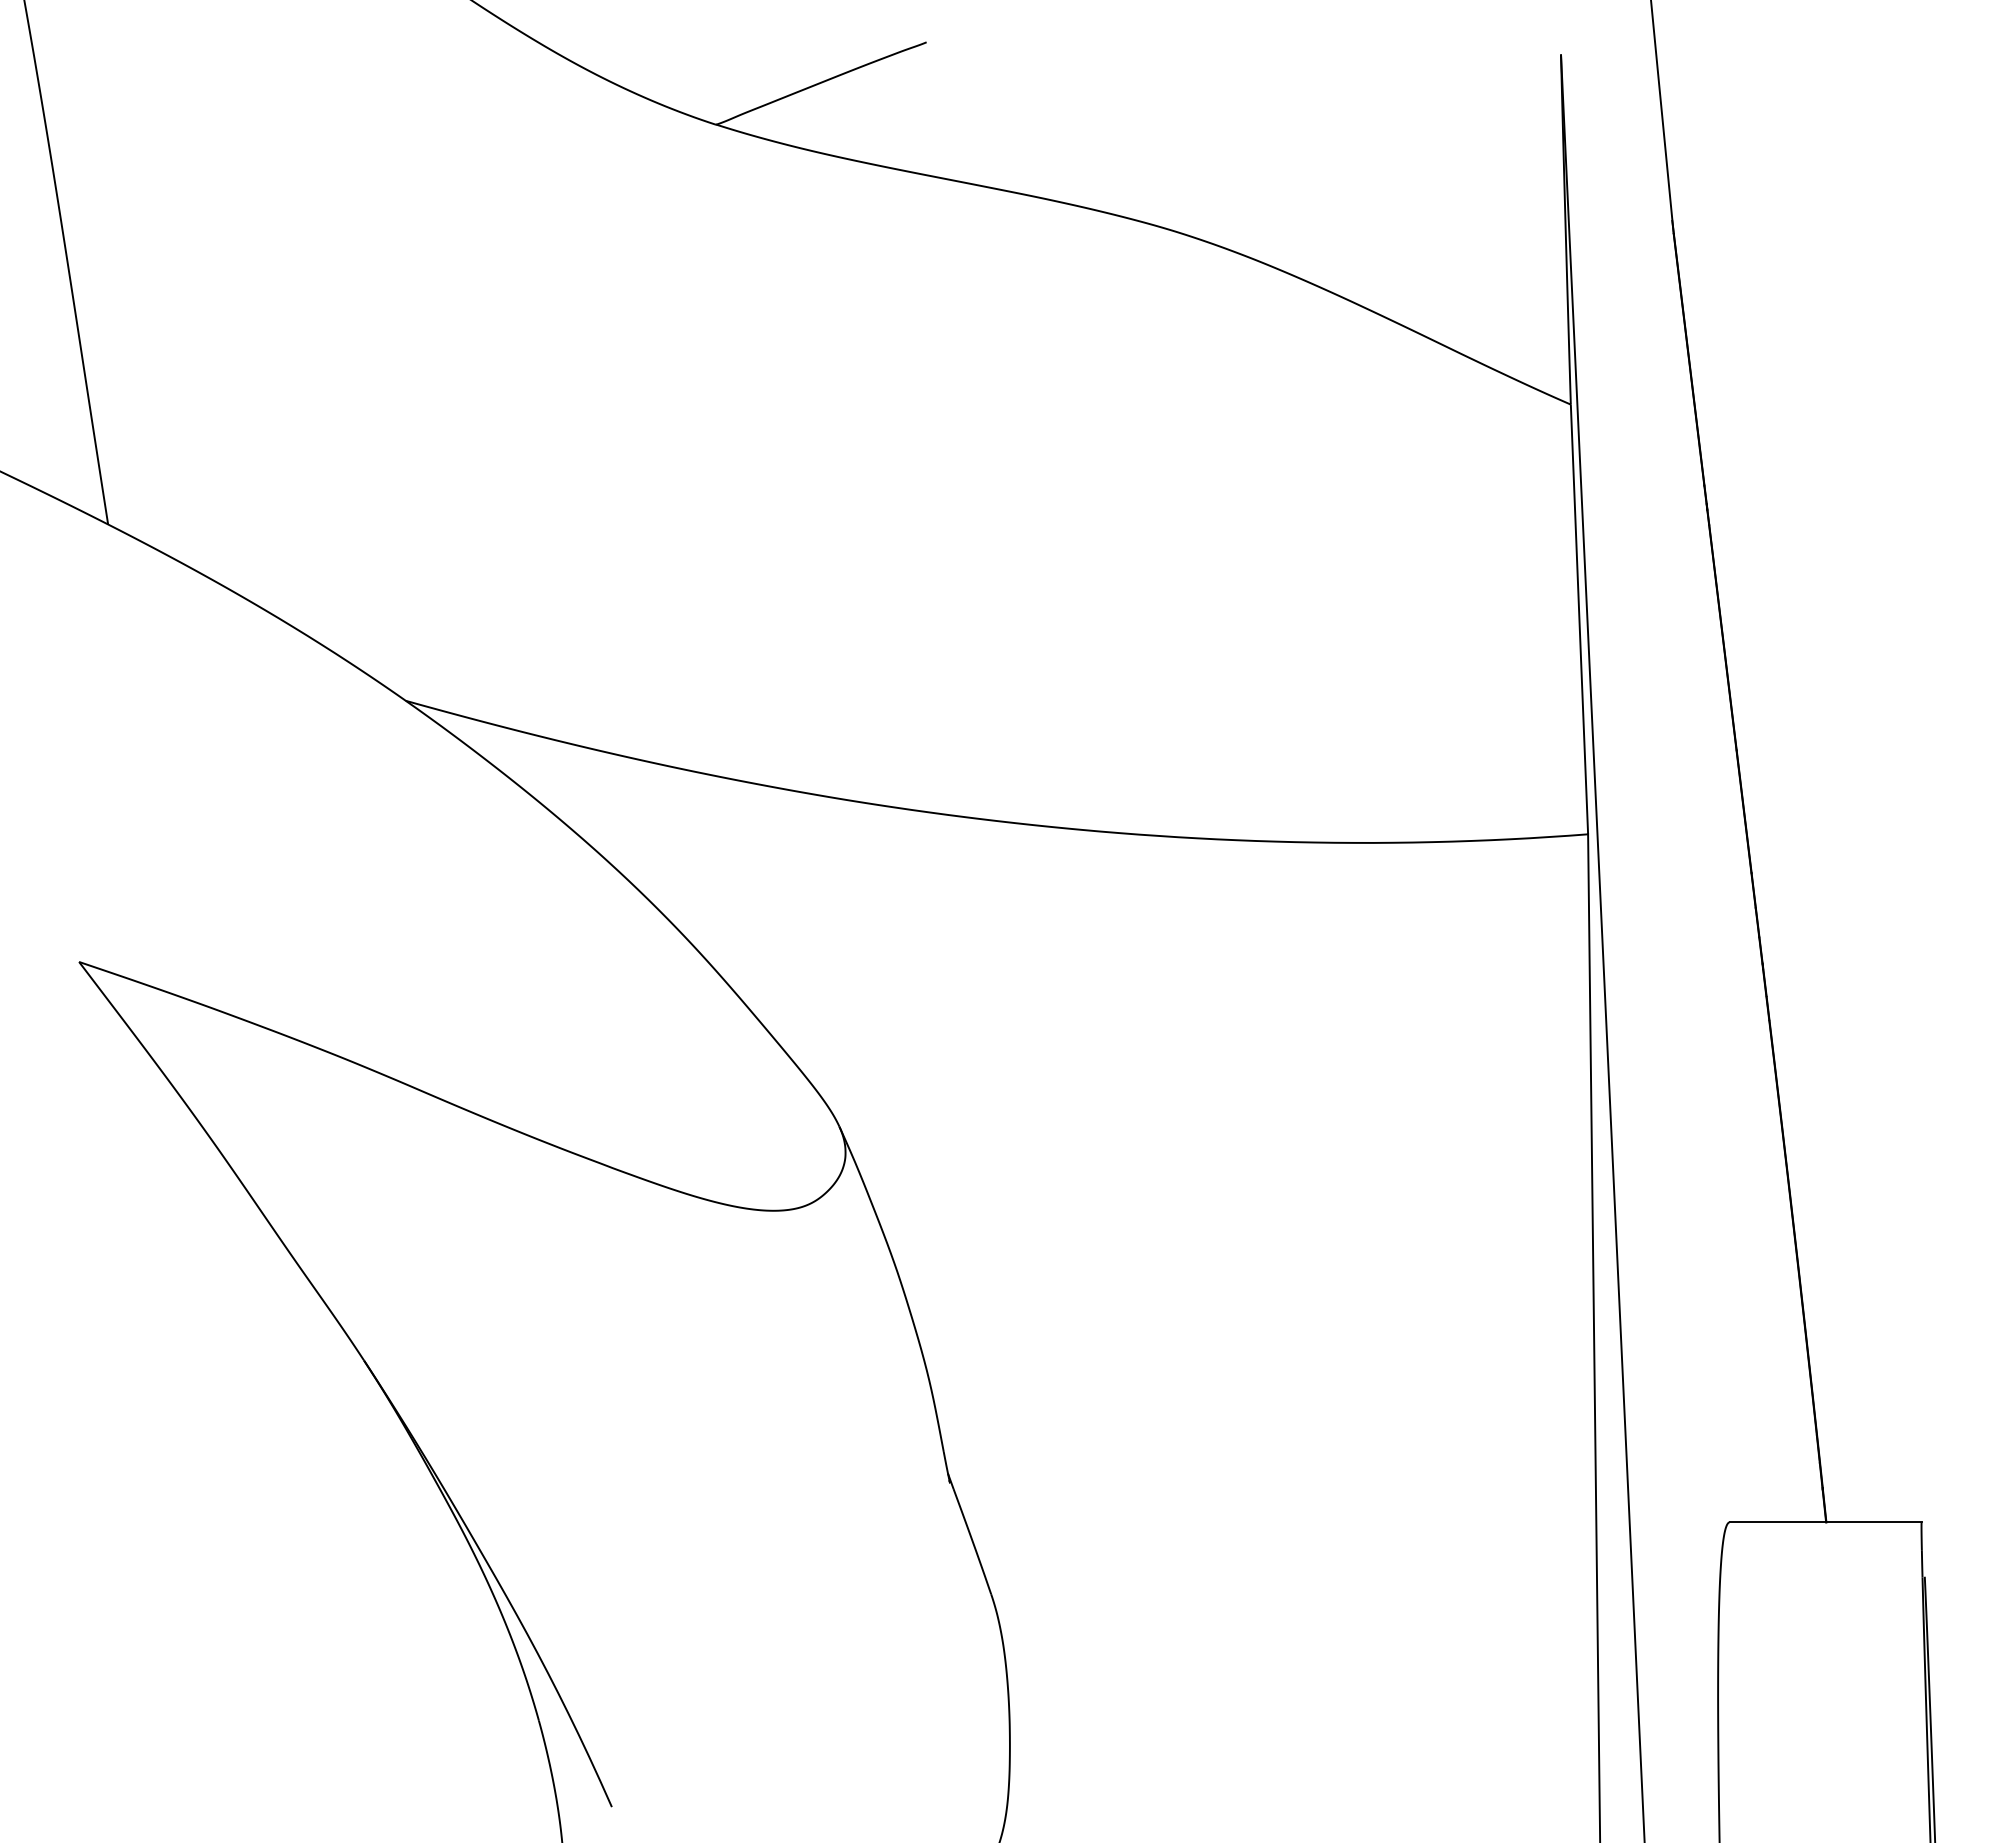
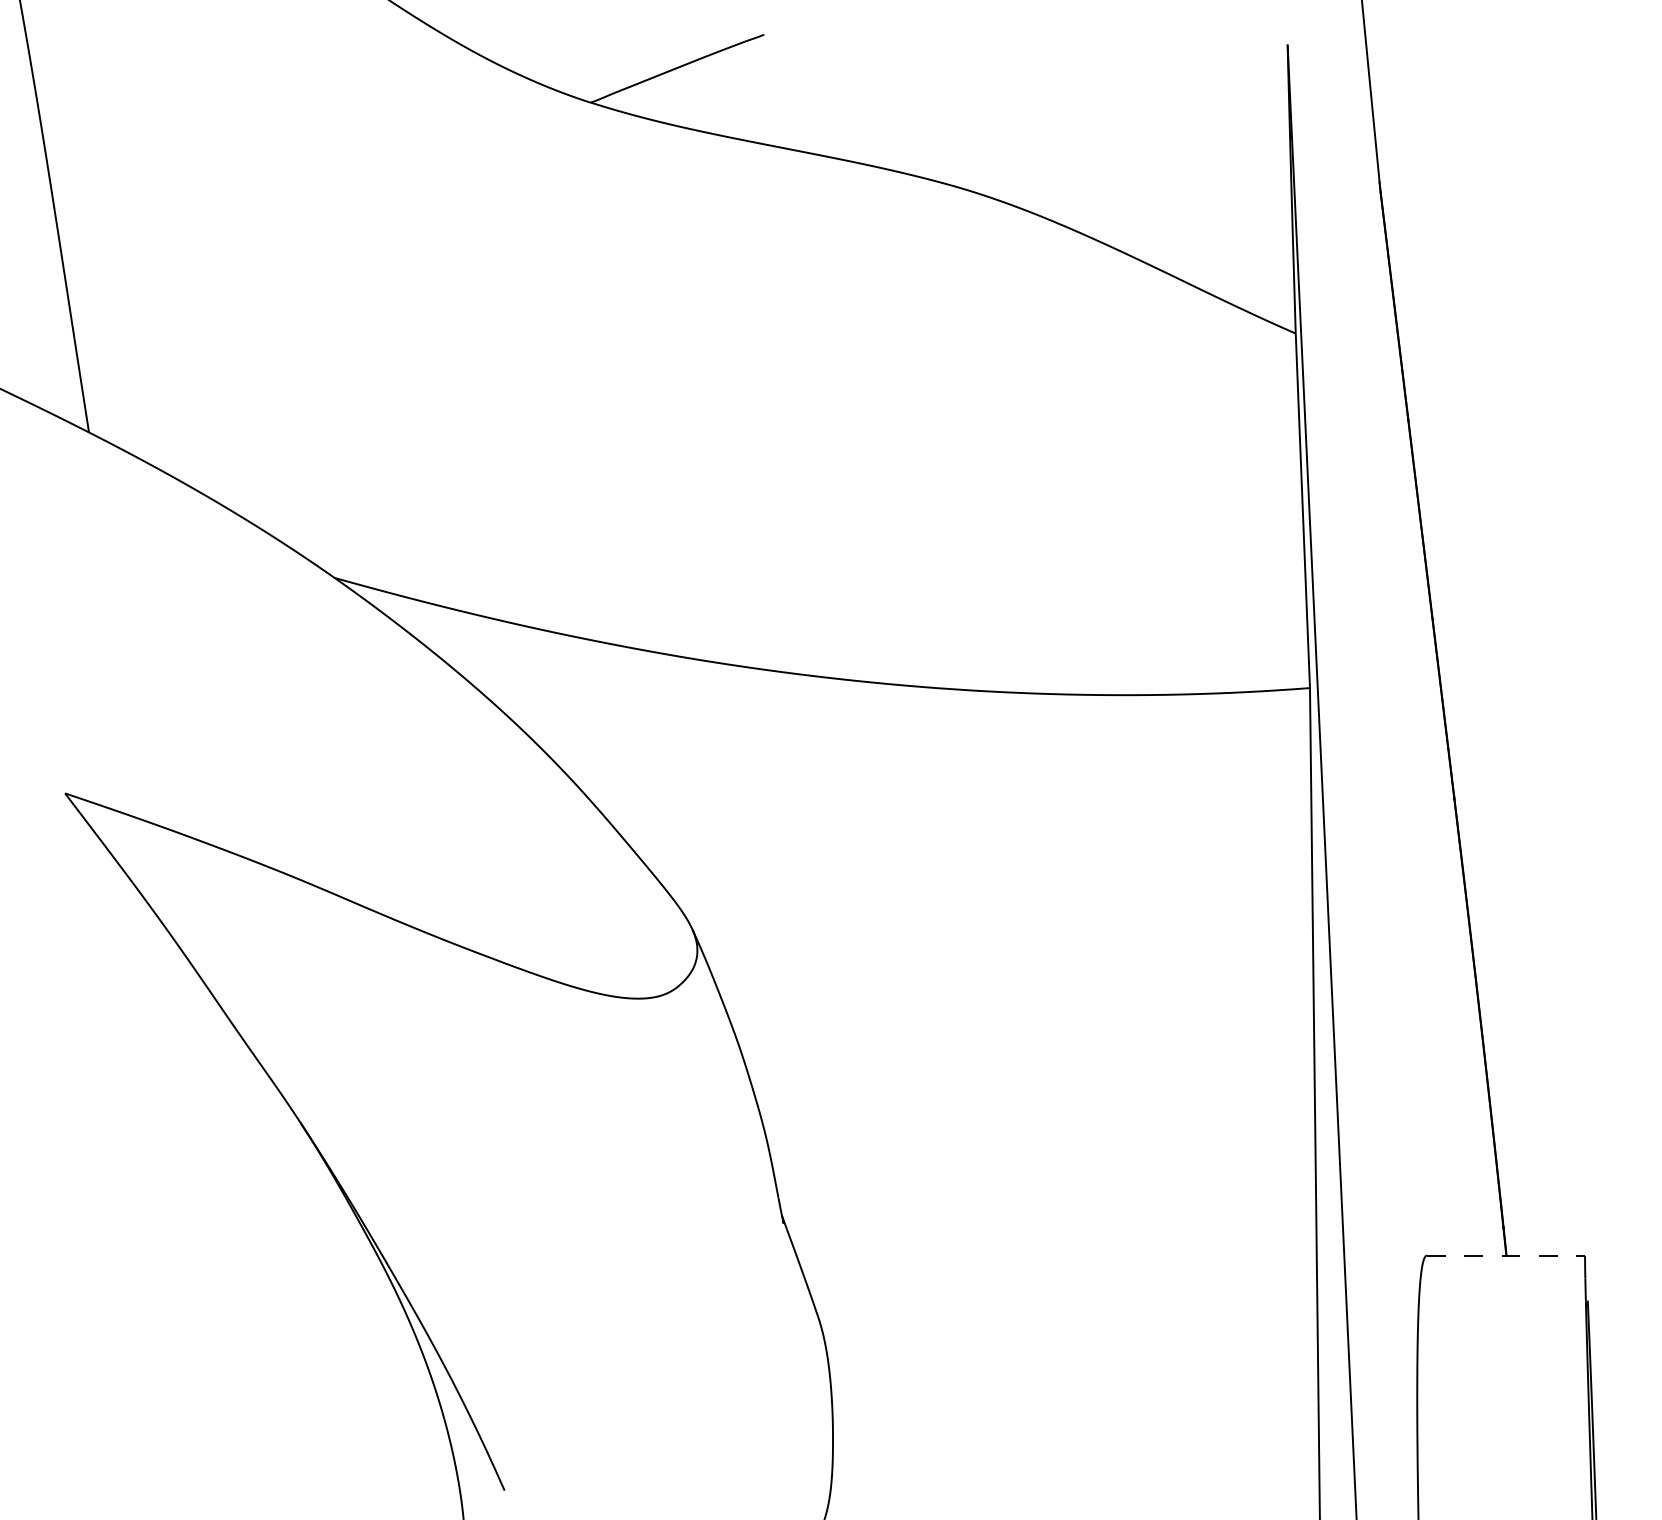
line: (1825, 1522) -> (1505, 1255), solid -> dashed

